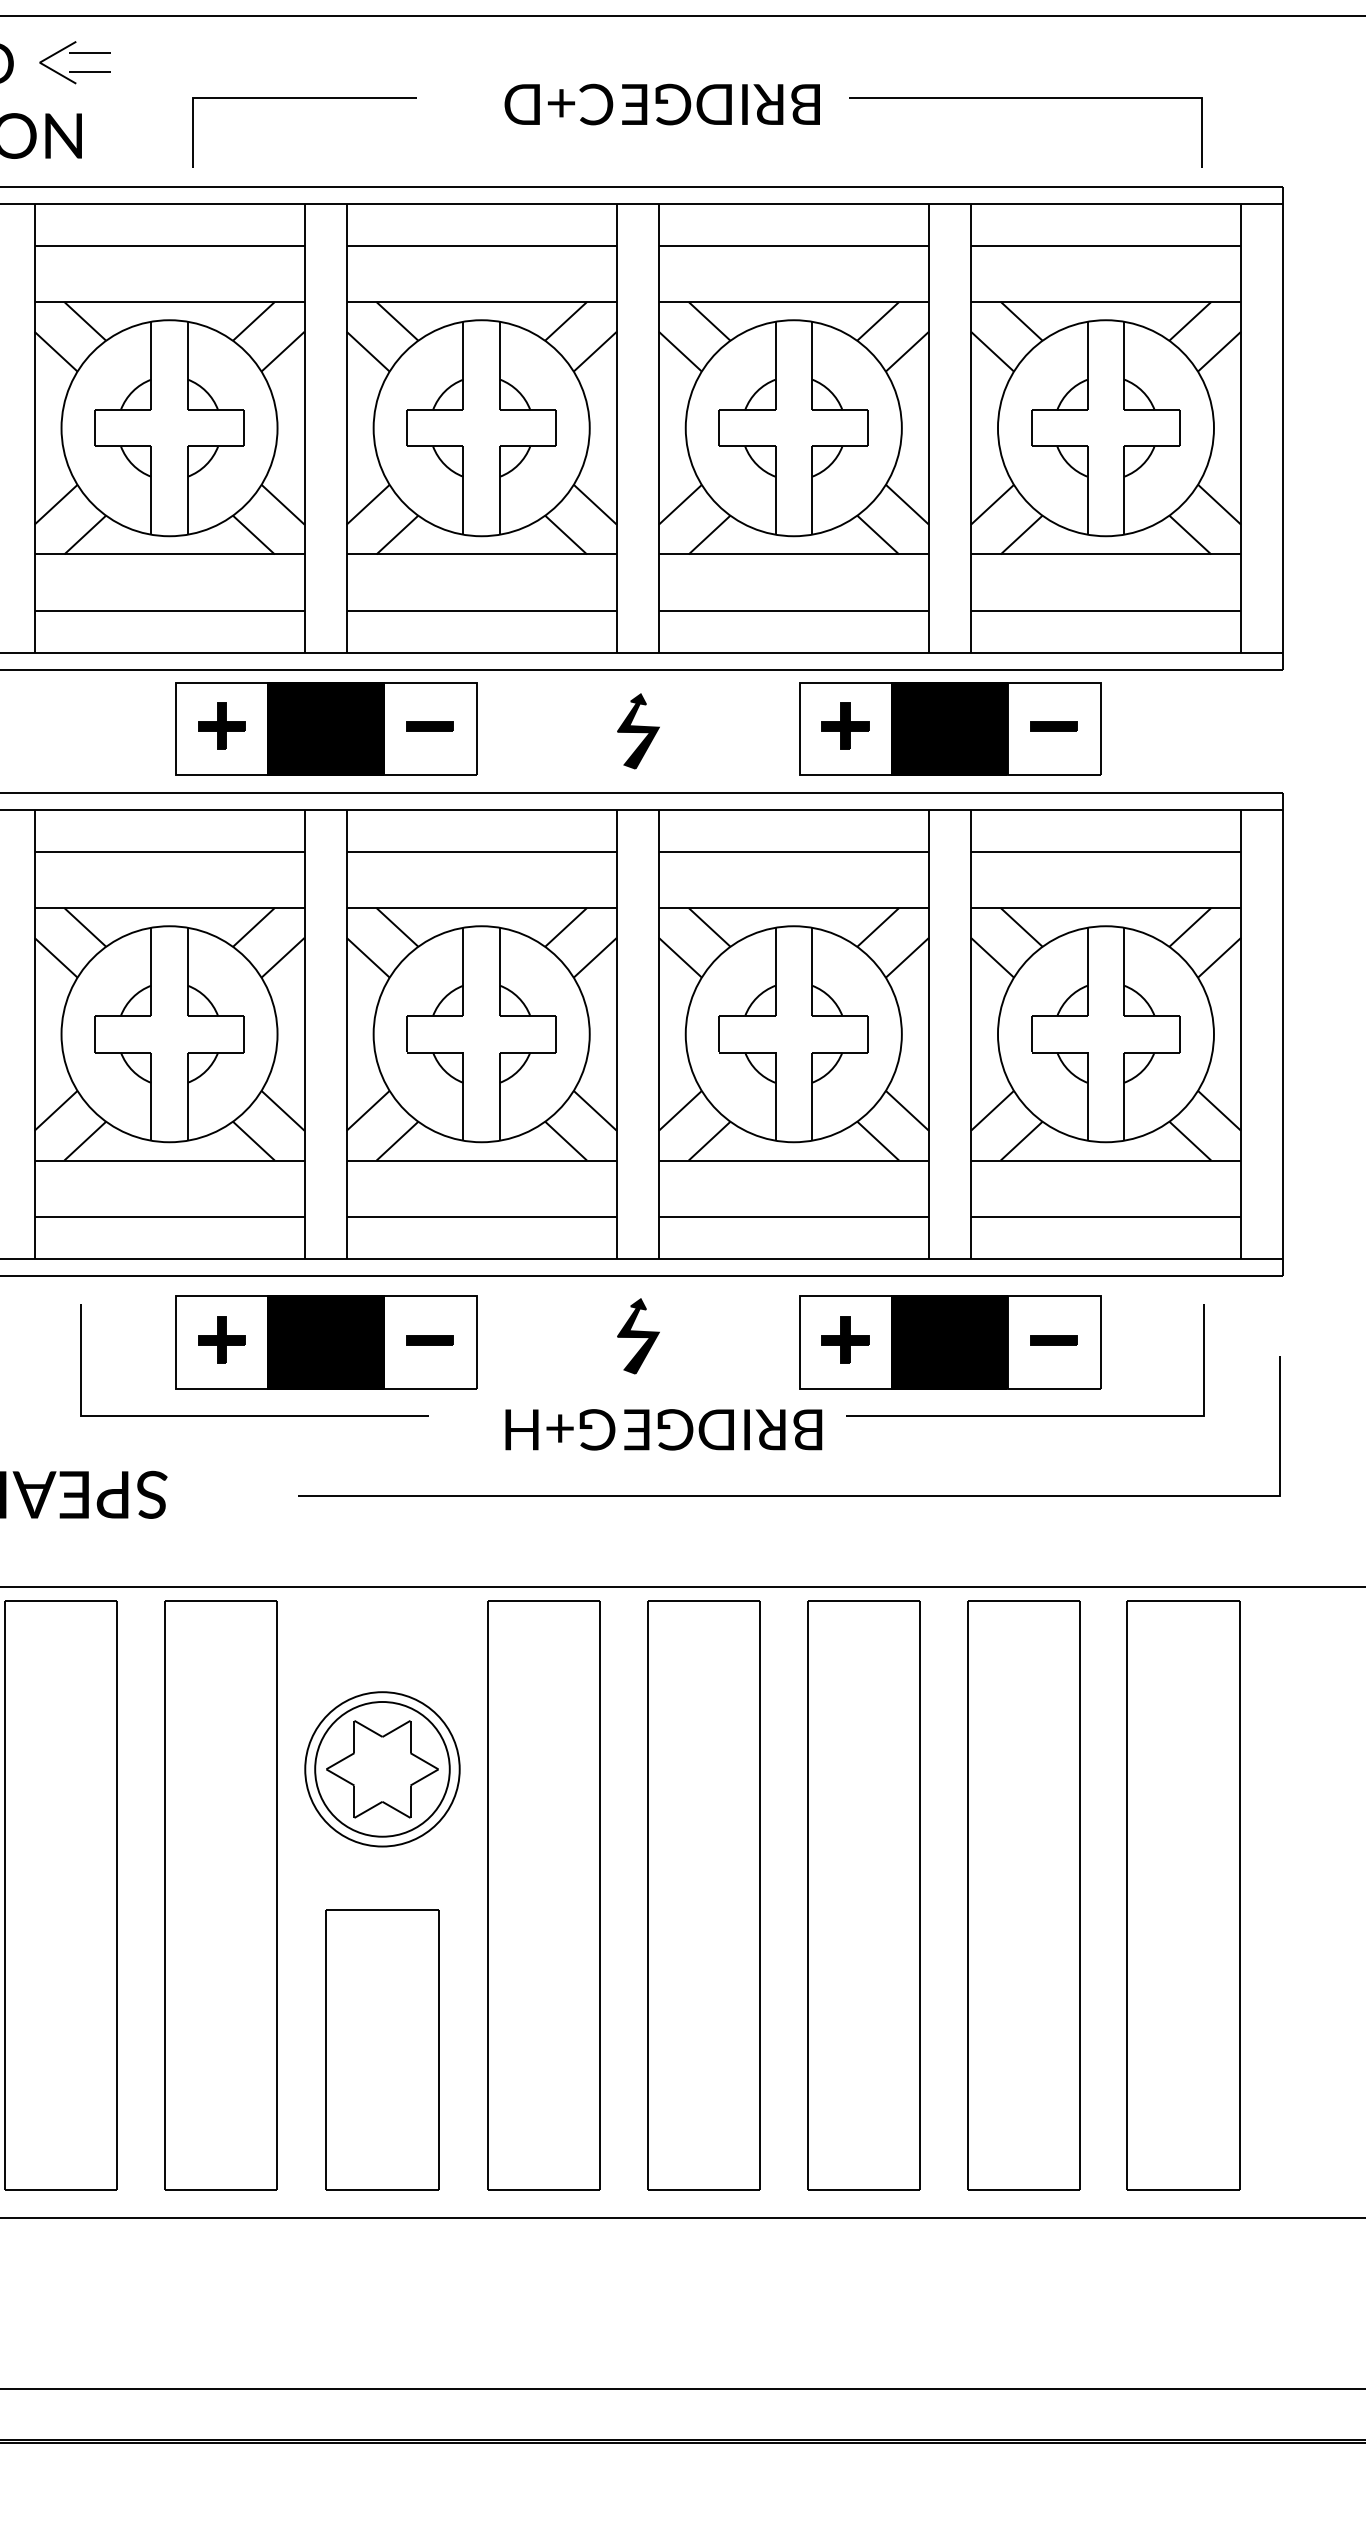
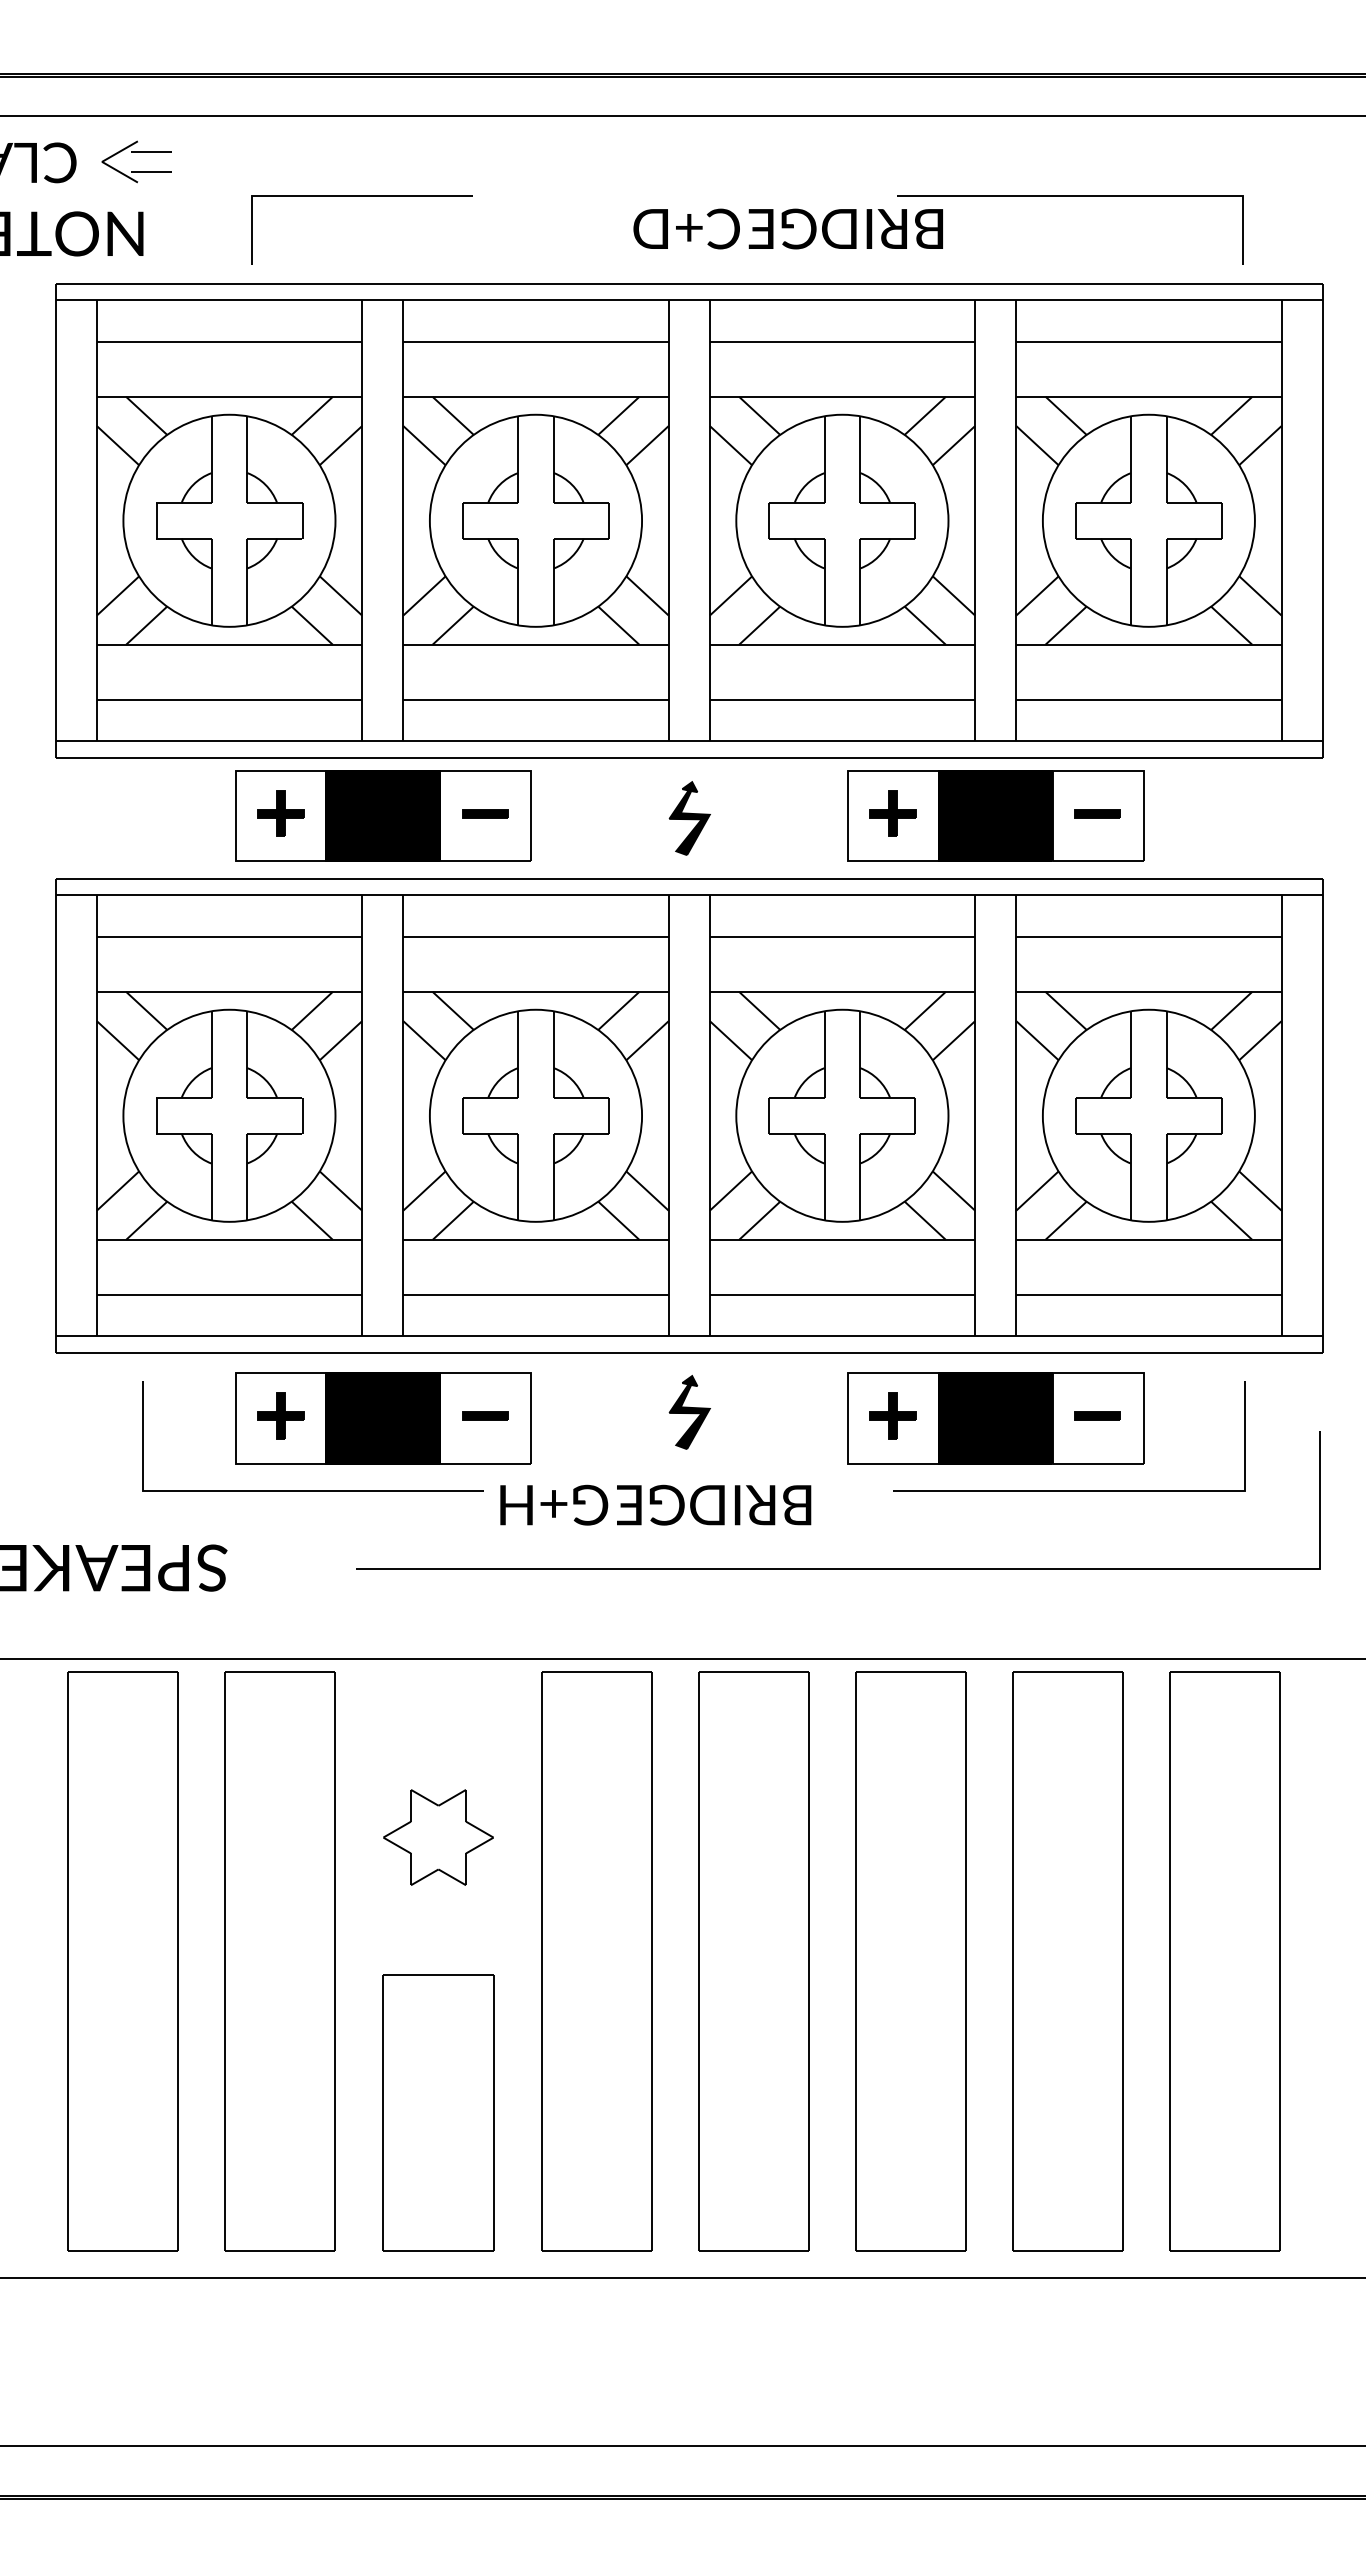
text: (661, 104) -> (787, 228), moved
text: (663, 1429) -> (655, 1504), moved
part: (382, 1769) -> (438, 1837), removed

